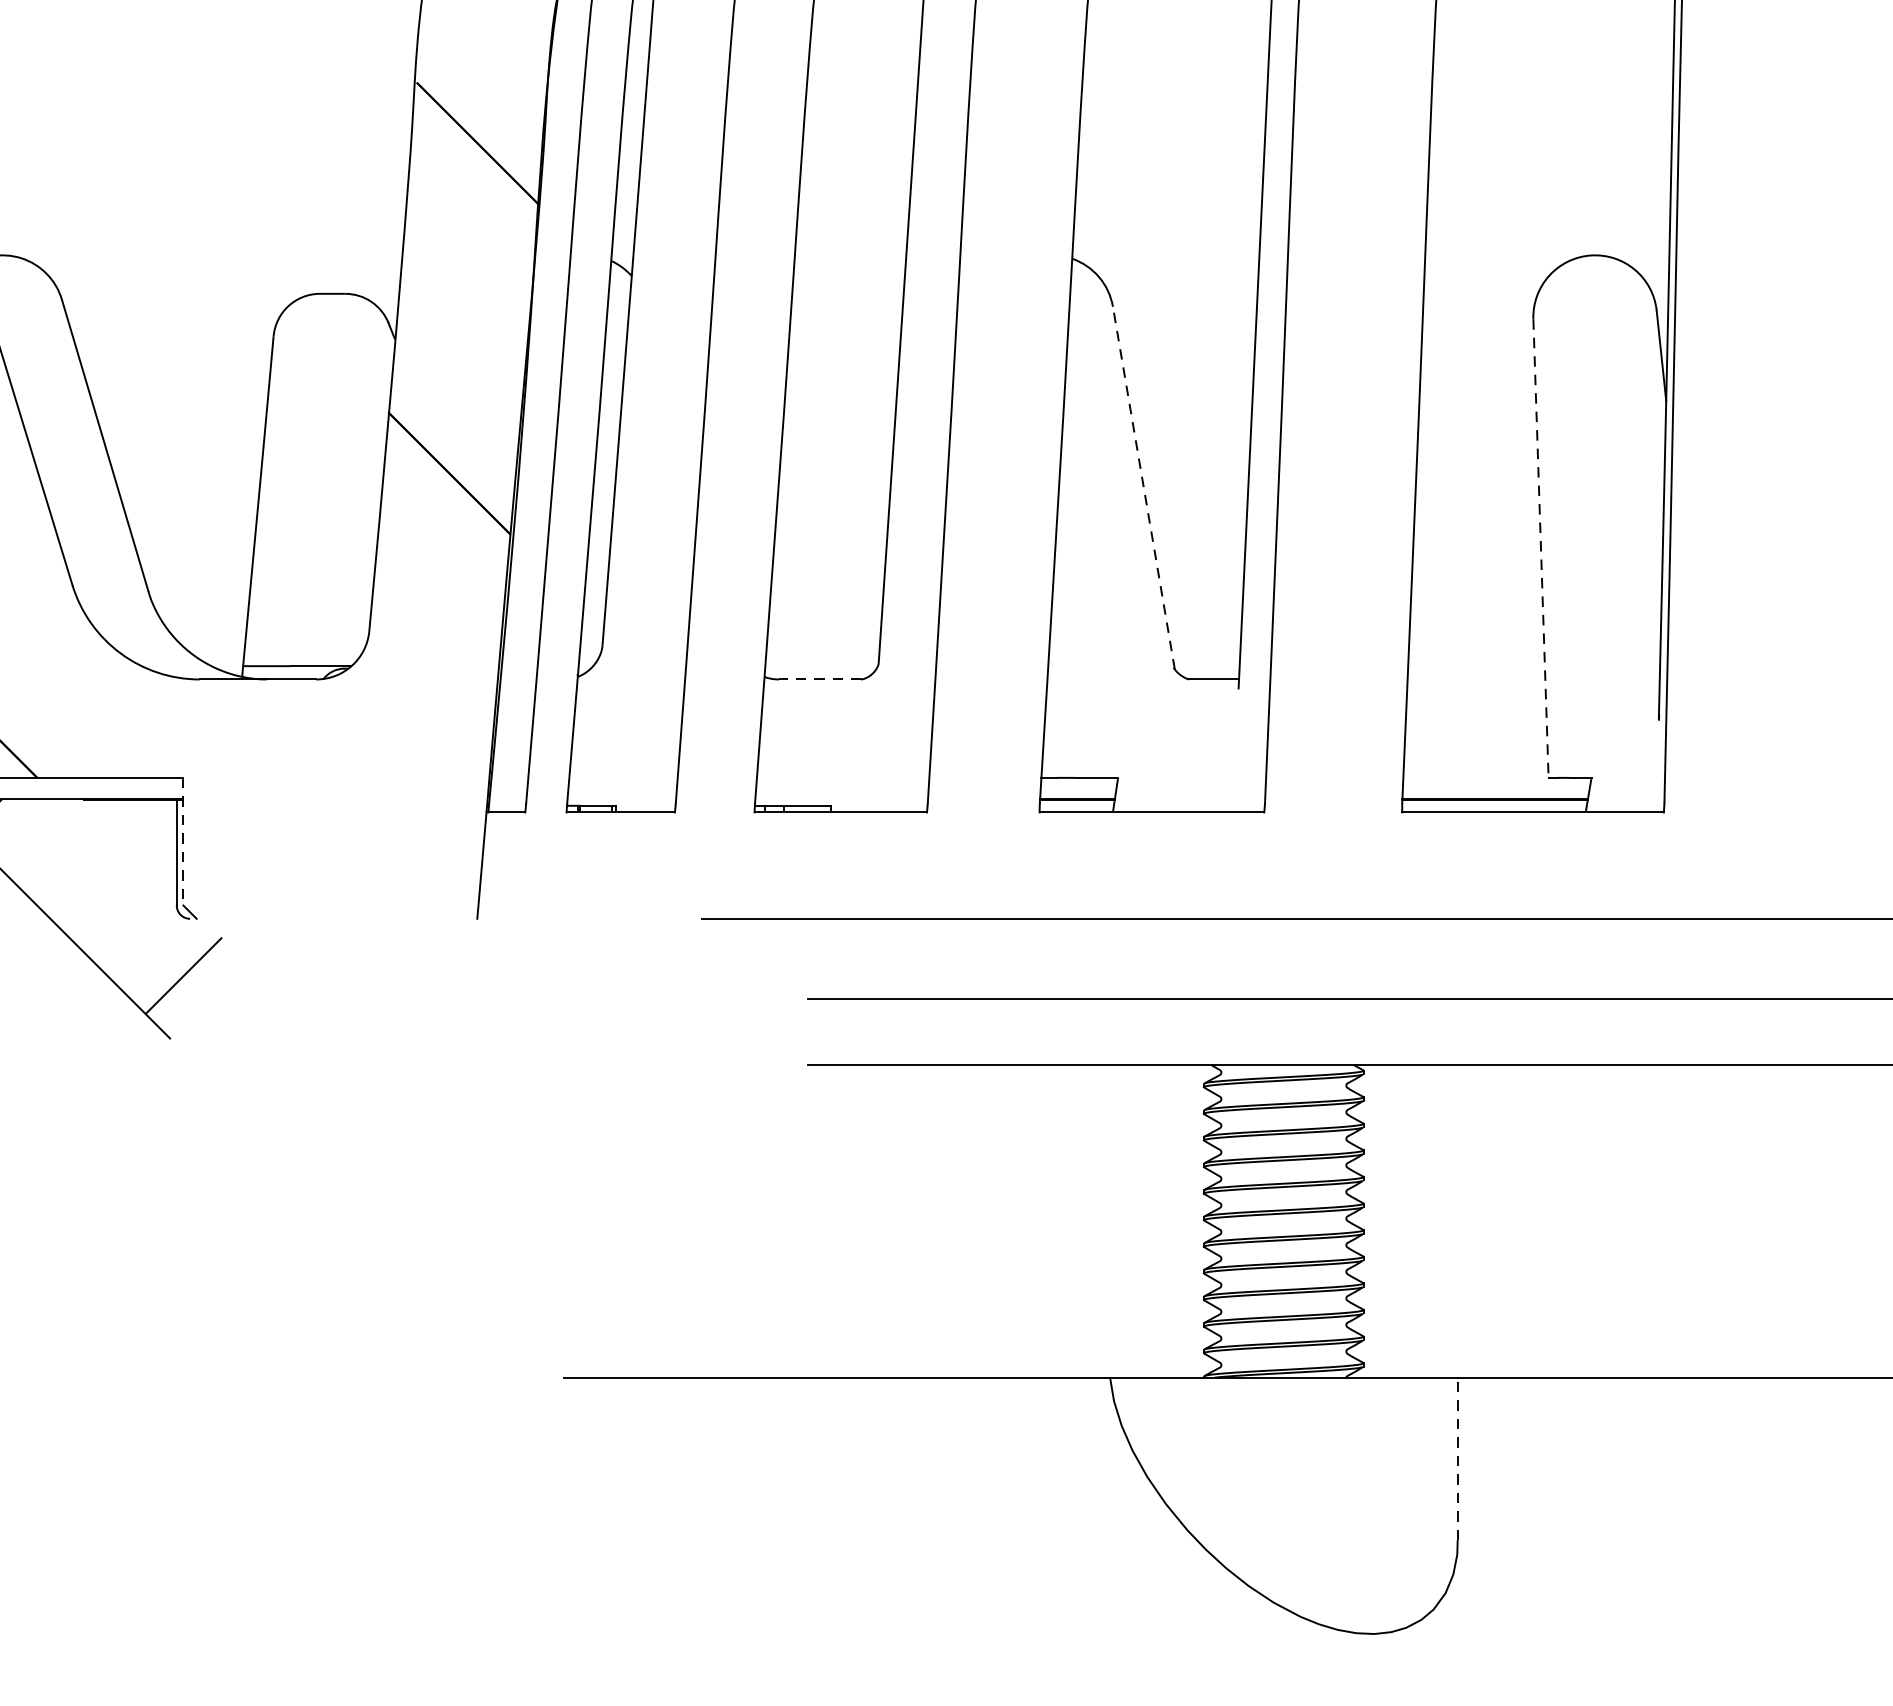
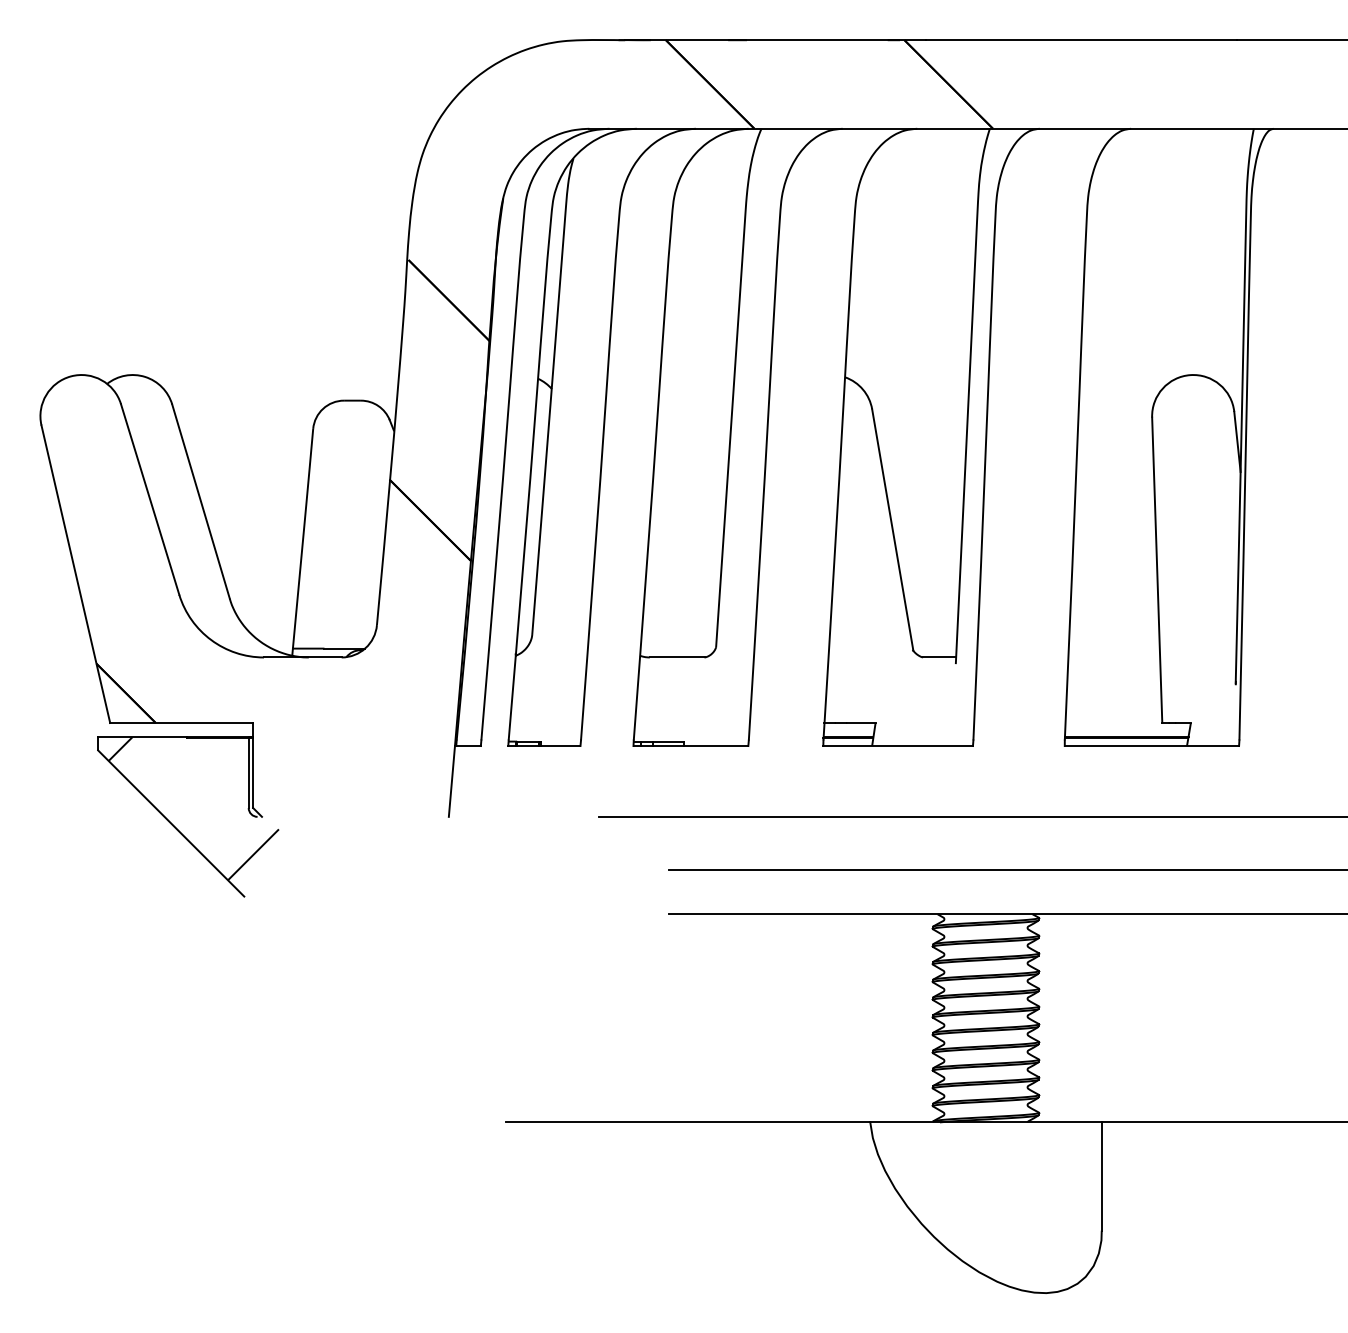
line: (1143, 487) -> (892, 529), dashed -> solid
line: (1541, 548) -> (1157, 570), dashed -> solid
line: (820, 679) -> (677, 657), dashed -> solid
line: (183, 841) -> (253, 765), dashed -> solid
line: (1457, 1458) -> (1101, 1176), dashed -> solid

